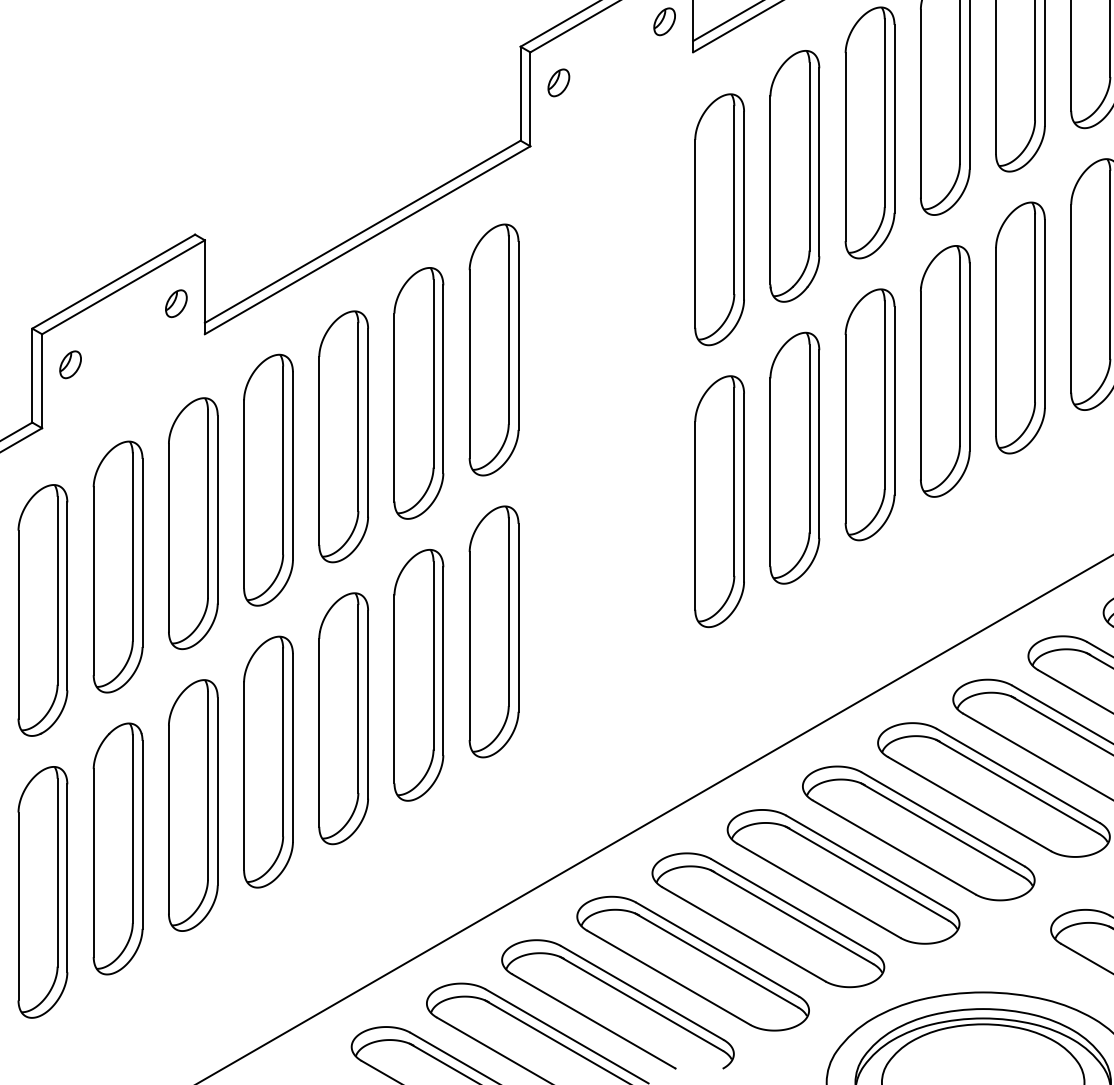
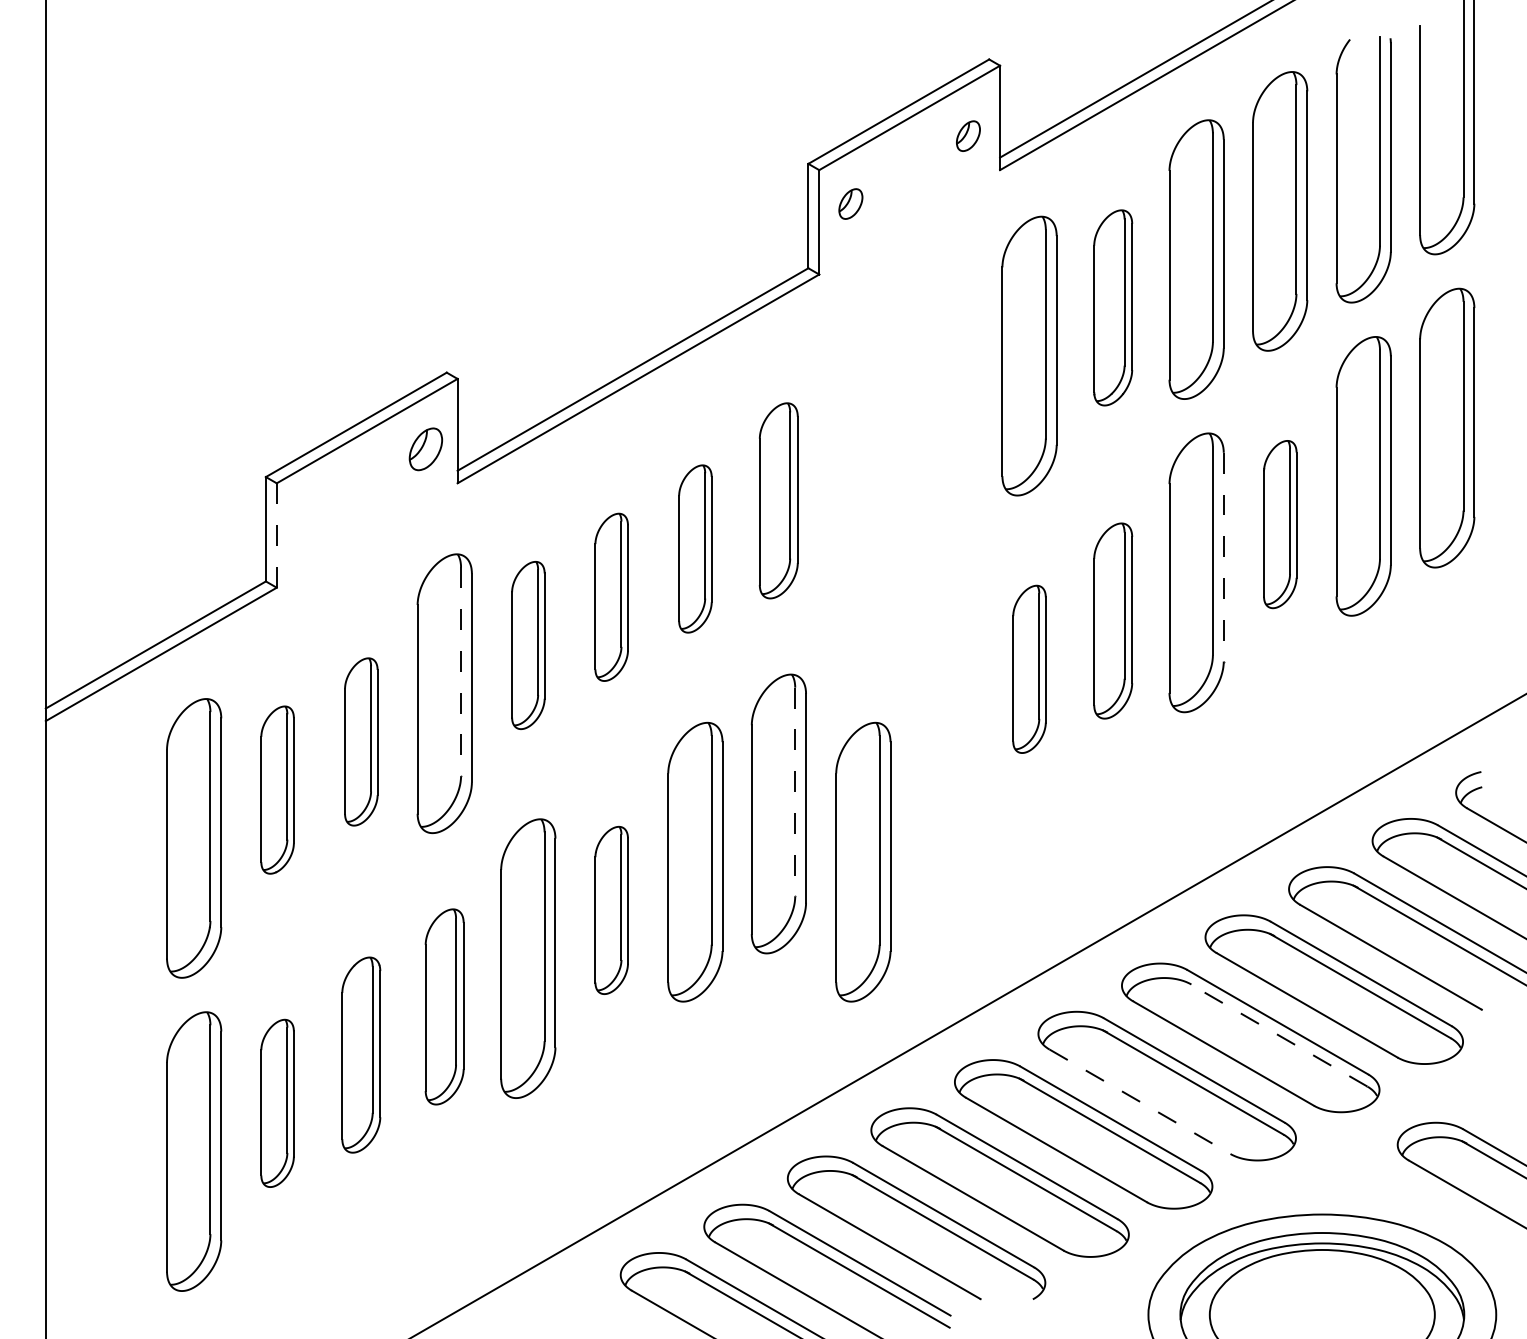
part: (795, 176) -> (1113, 307), size x0.7
part: (175, 303) -> (425, 449), size x1.4
part: (493, 349) -> (778, 500), size x0.7
part: (70, 365) -> (308, 517), removed
part: (945, 371) -> (1280, 524), size x0.6
line: (41, 381) -> (276, 535), solid -> dashed
part: (419, 392) -> (695, 548), size x0.6
line: (894, 401) -> (1223, 557), solid -> dashed
part: (343, 437) -> (611, 597), size x0.6
part: (795, 457) -> (1113, 620), size x0.7
part: (268, 480) -> (528, 645), size x0.6
part: (719, 501) -> (1029, 669), size x0.6
line: (208, 504) -> (461, 672), solid -> dashed
part: (118, 566) -> (361, 741), size x0.6
part: (42, 609) -> (277, 789), size x0.6
line: (509, 612) -> (795, 792), solid -> dashed
part: (570, 674) -> (863, 861), added
part: (343, 718) -> (611, 910), size x0.6
part: (193, 805) -> (444, 1006), size x0.7
line: (941, 830) -> (1276, 1034), solid -> dashed
part: (118, 848) -> (361, 1054), size x0.7
line: (819, 891) -> (1140, 1102), solid -> dashed
part: (42, 892) -> (277, 1103), size x0.6

